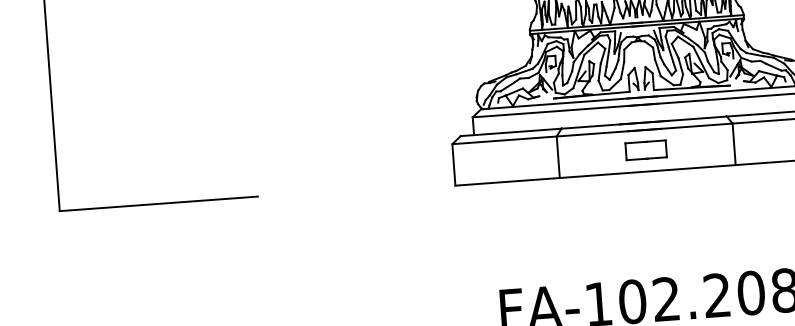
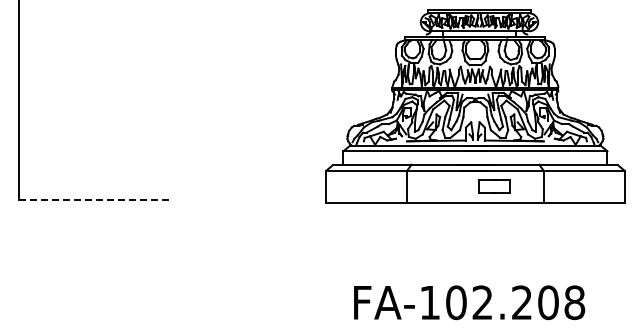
part: (646, 150) -> (494, 186), moved
line: (159, 204) -> (96, 200), solid -> dashed

